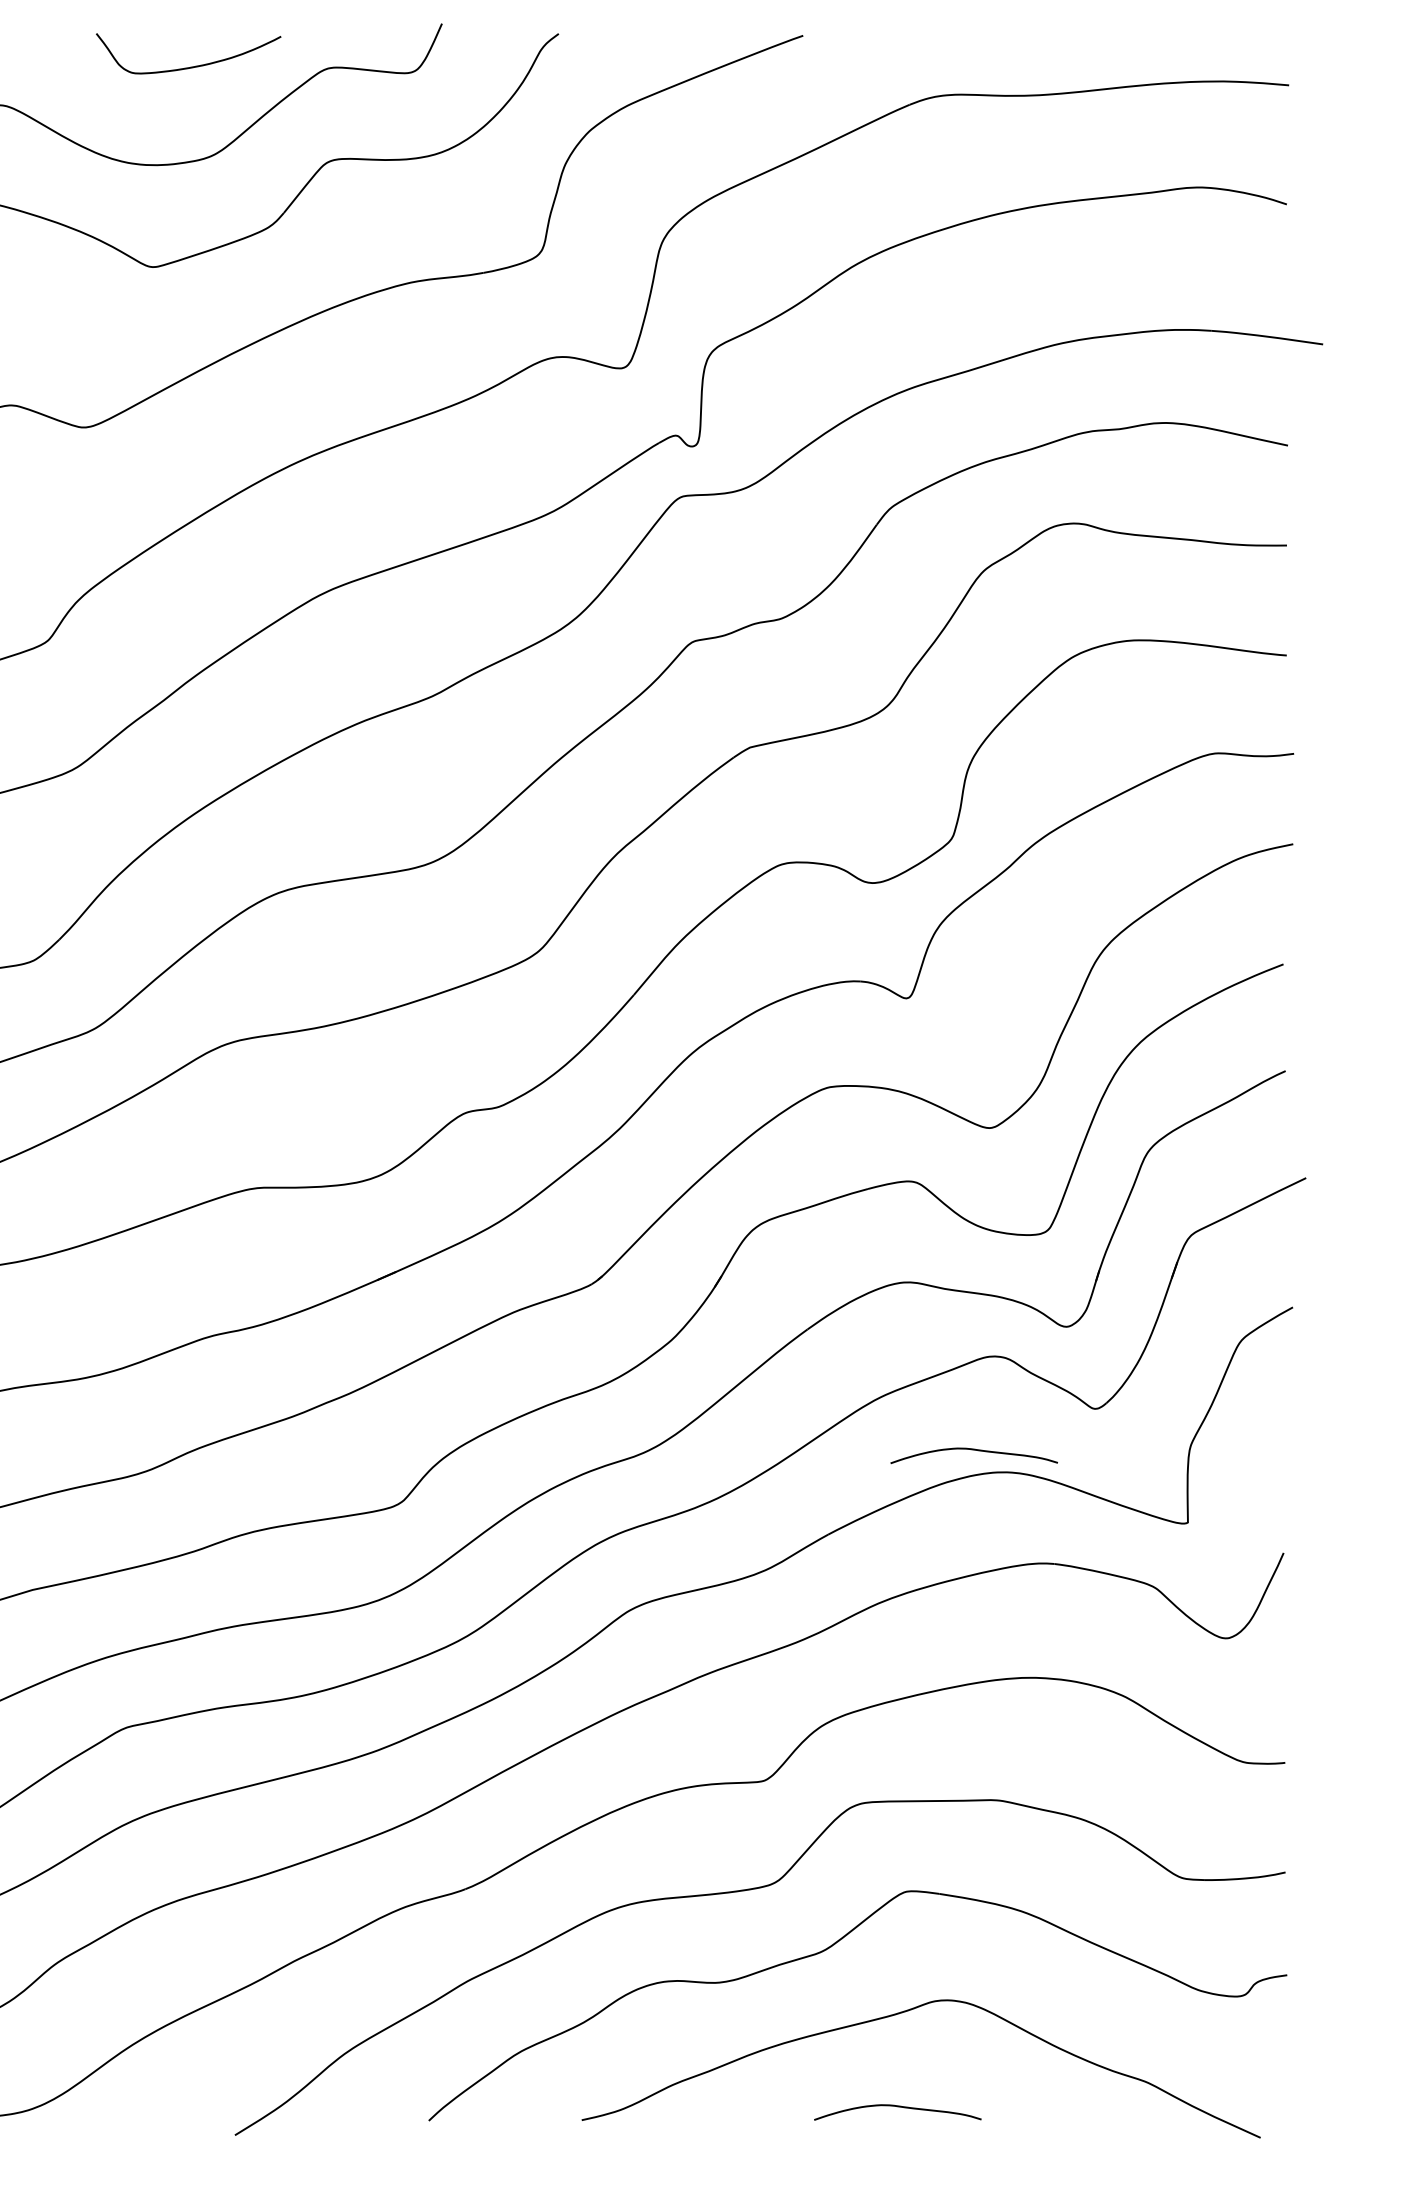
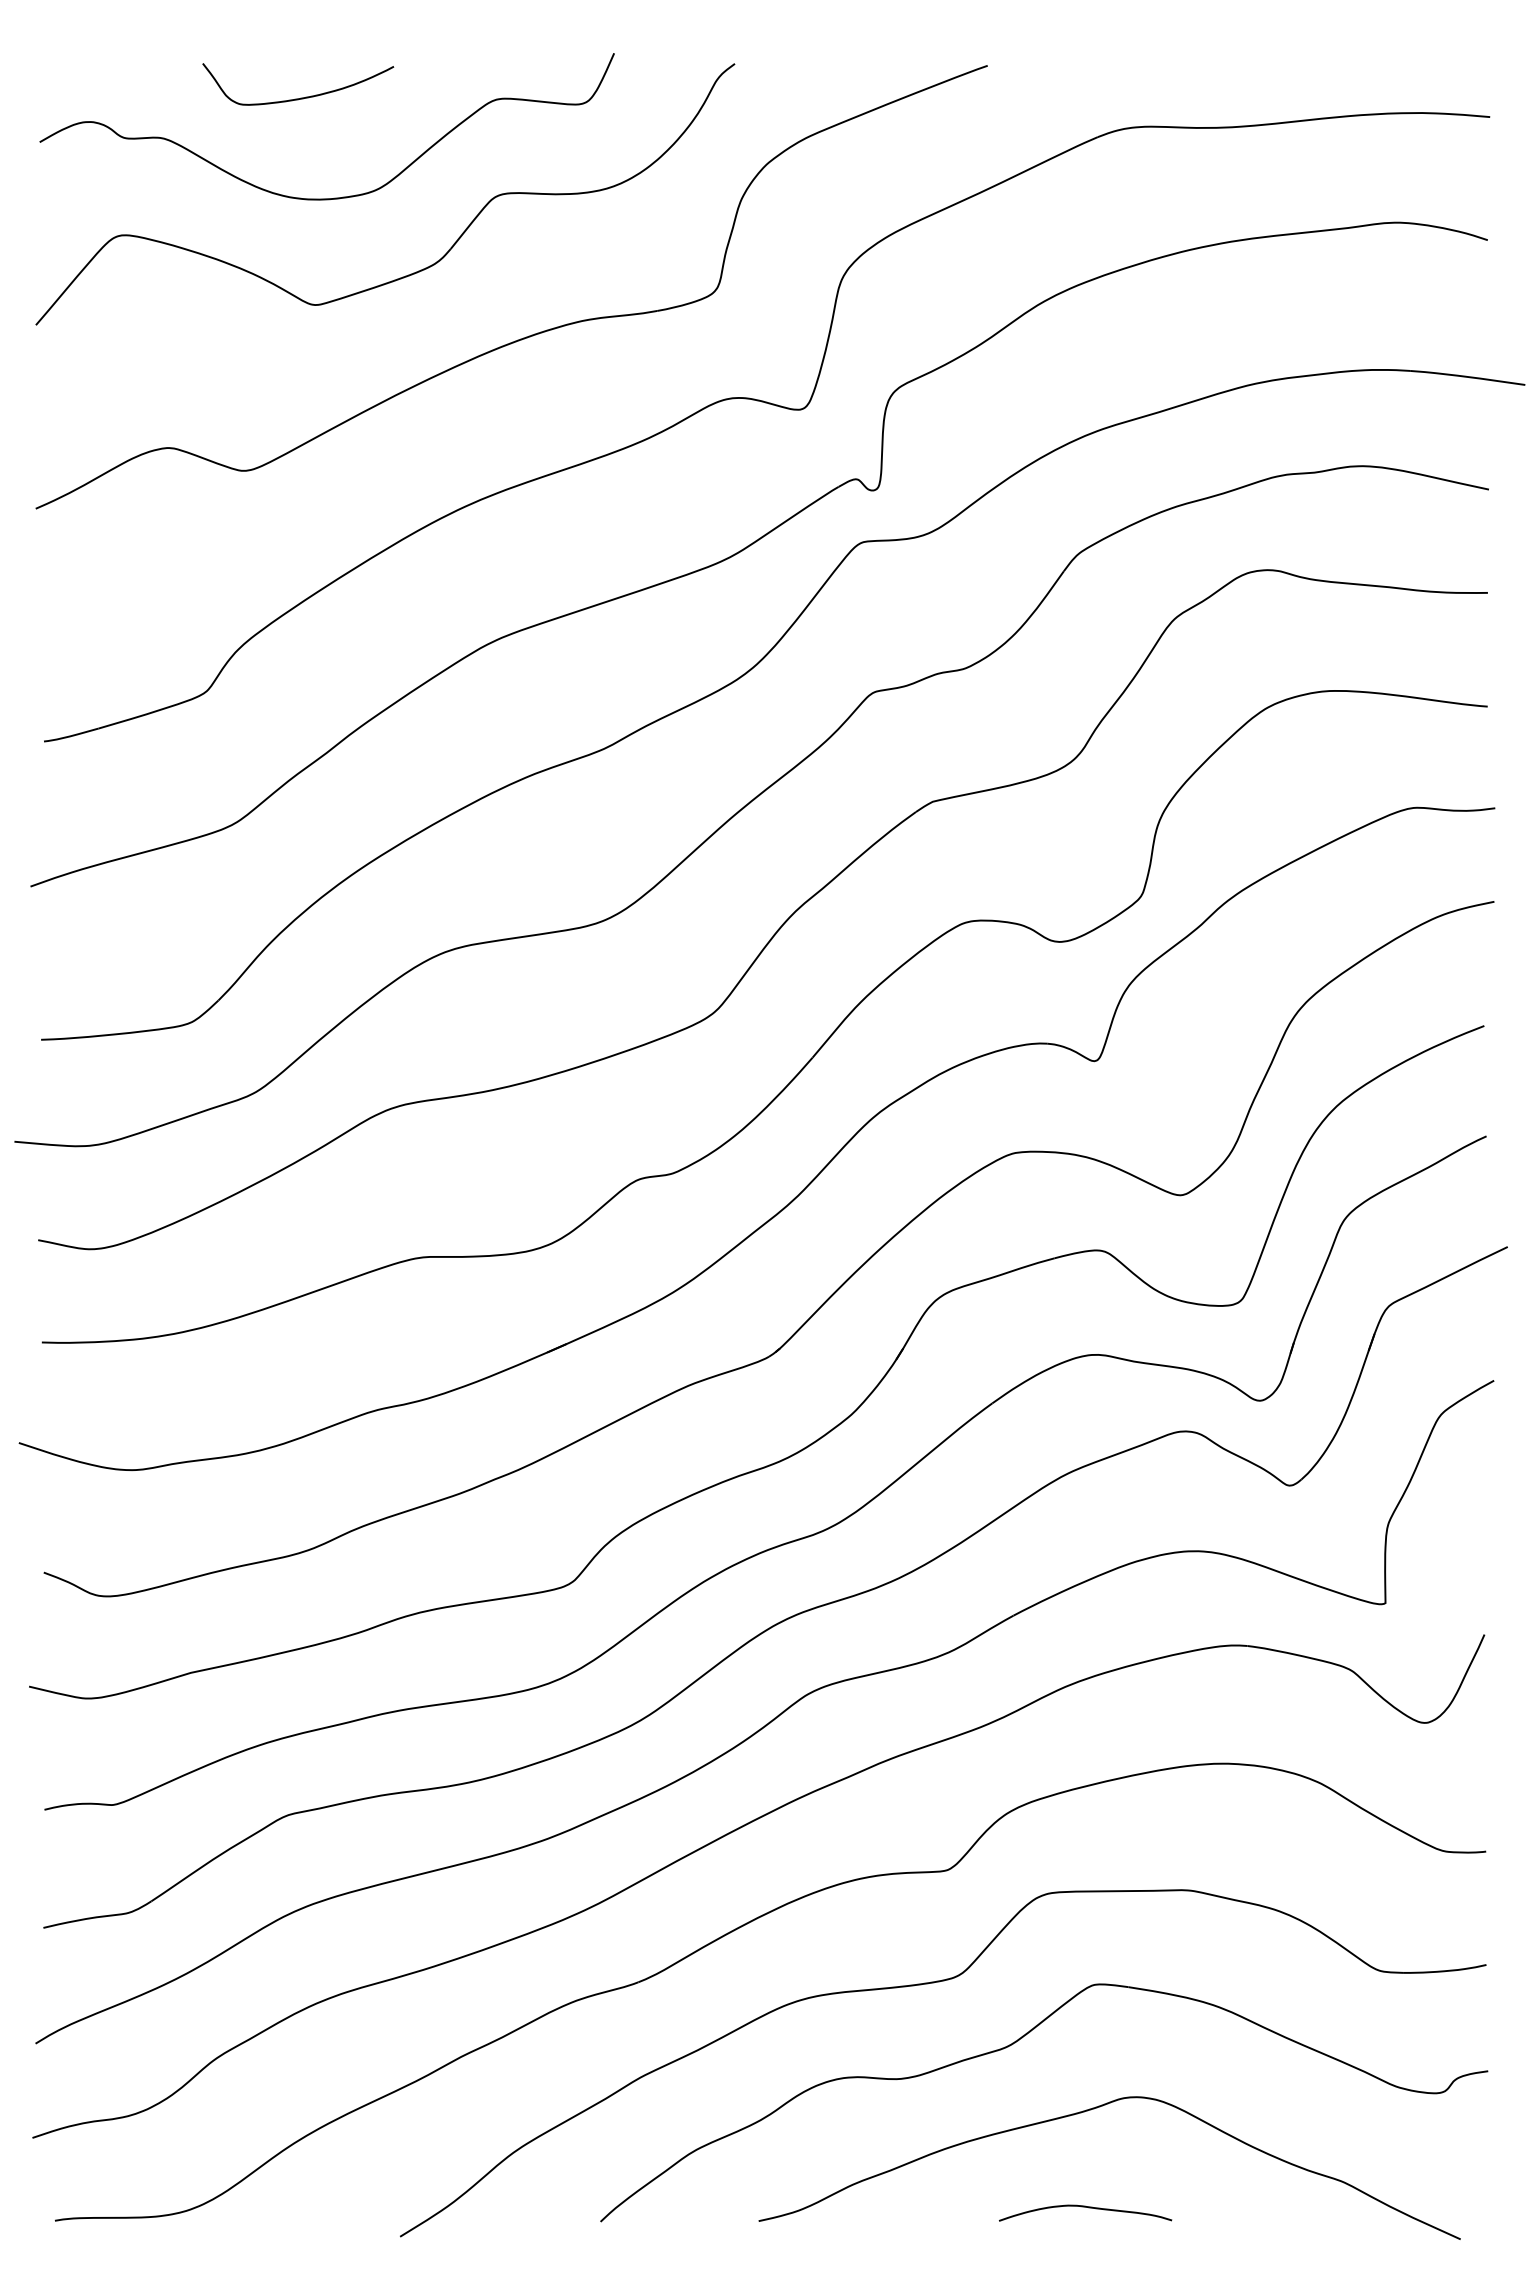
curve: (190, 66) -> (300, 97), moved
curve: (974, 1450) -> (1164, 1528), removed

